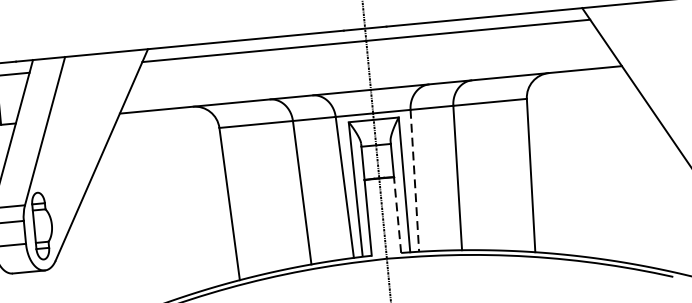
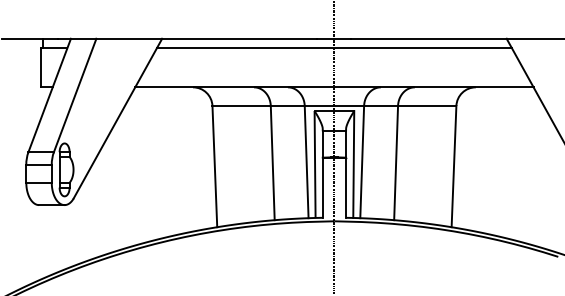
line: (415, 181) -> (362, 162), dashed -> solid
line: (398, 214) -> (346, 187), dashed -> solid

